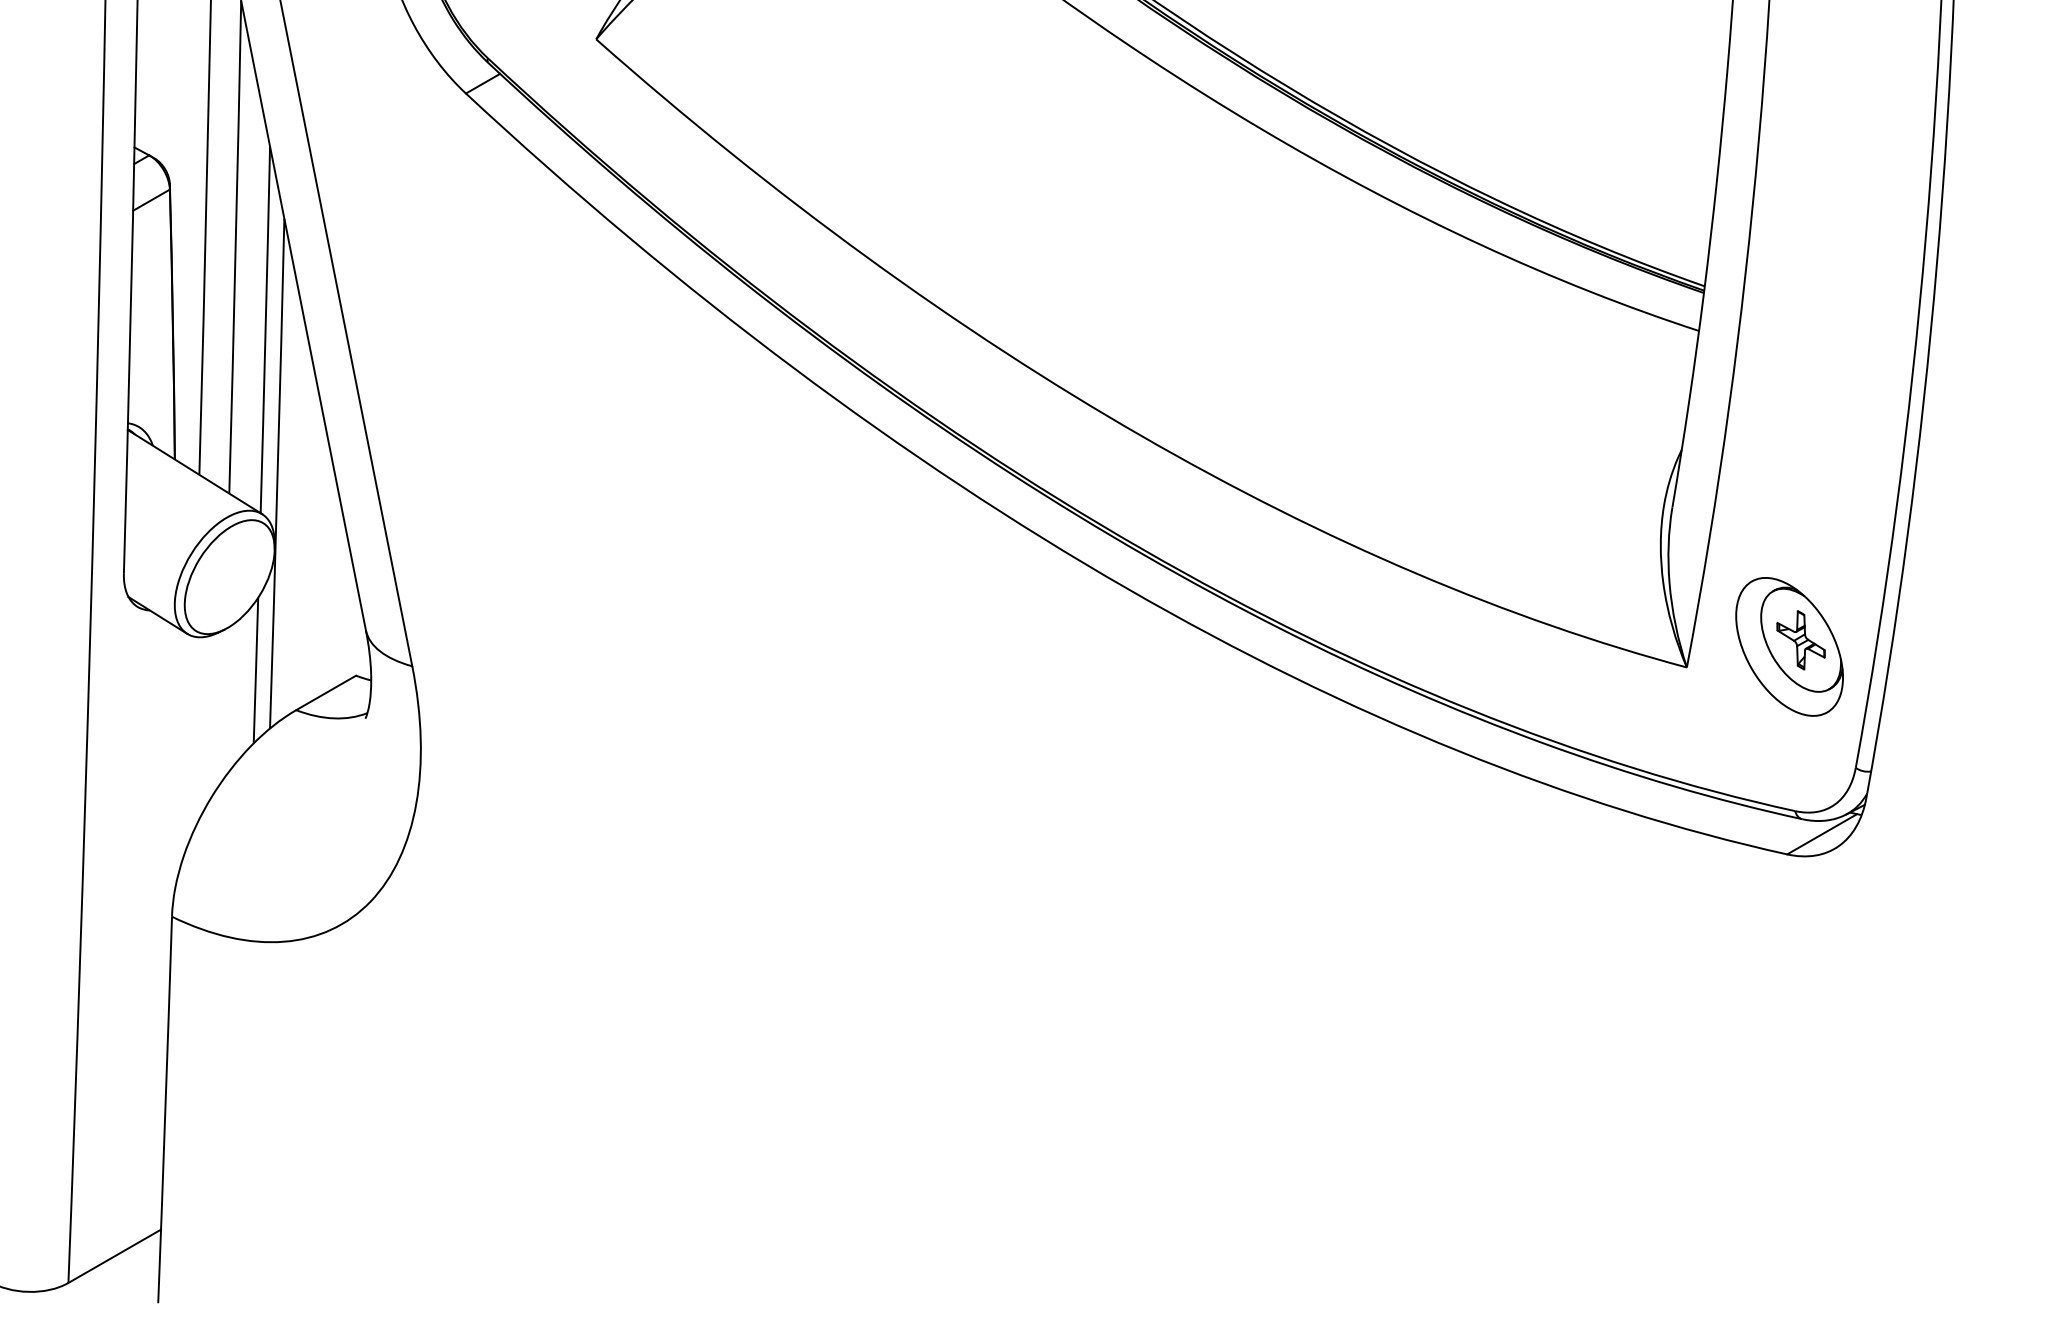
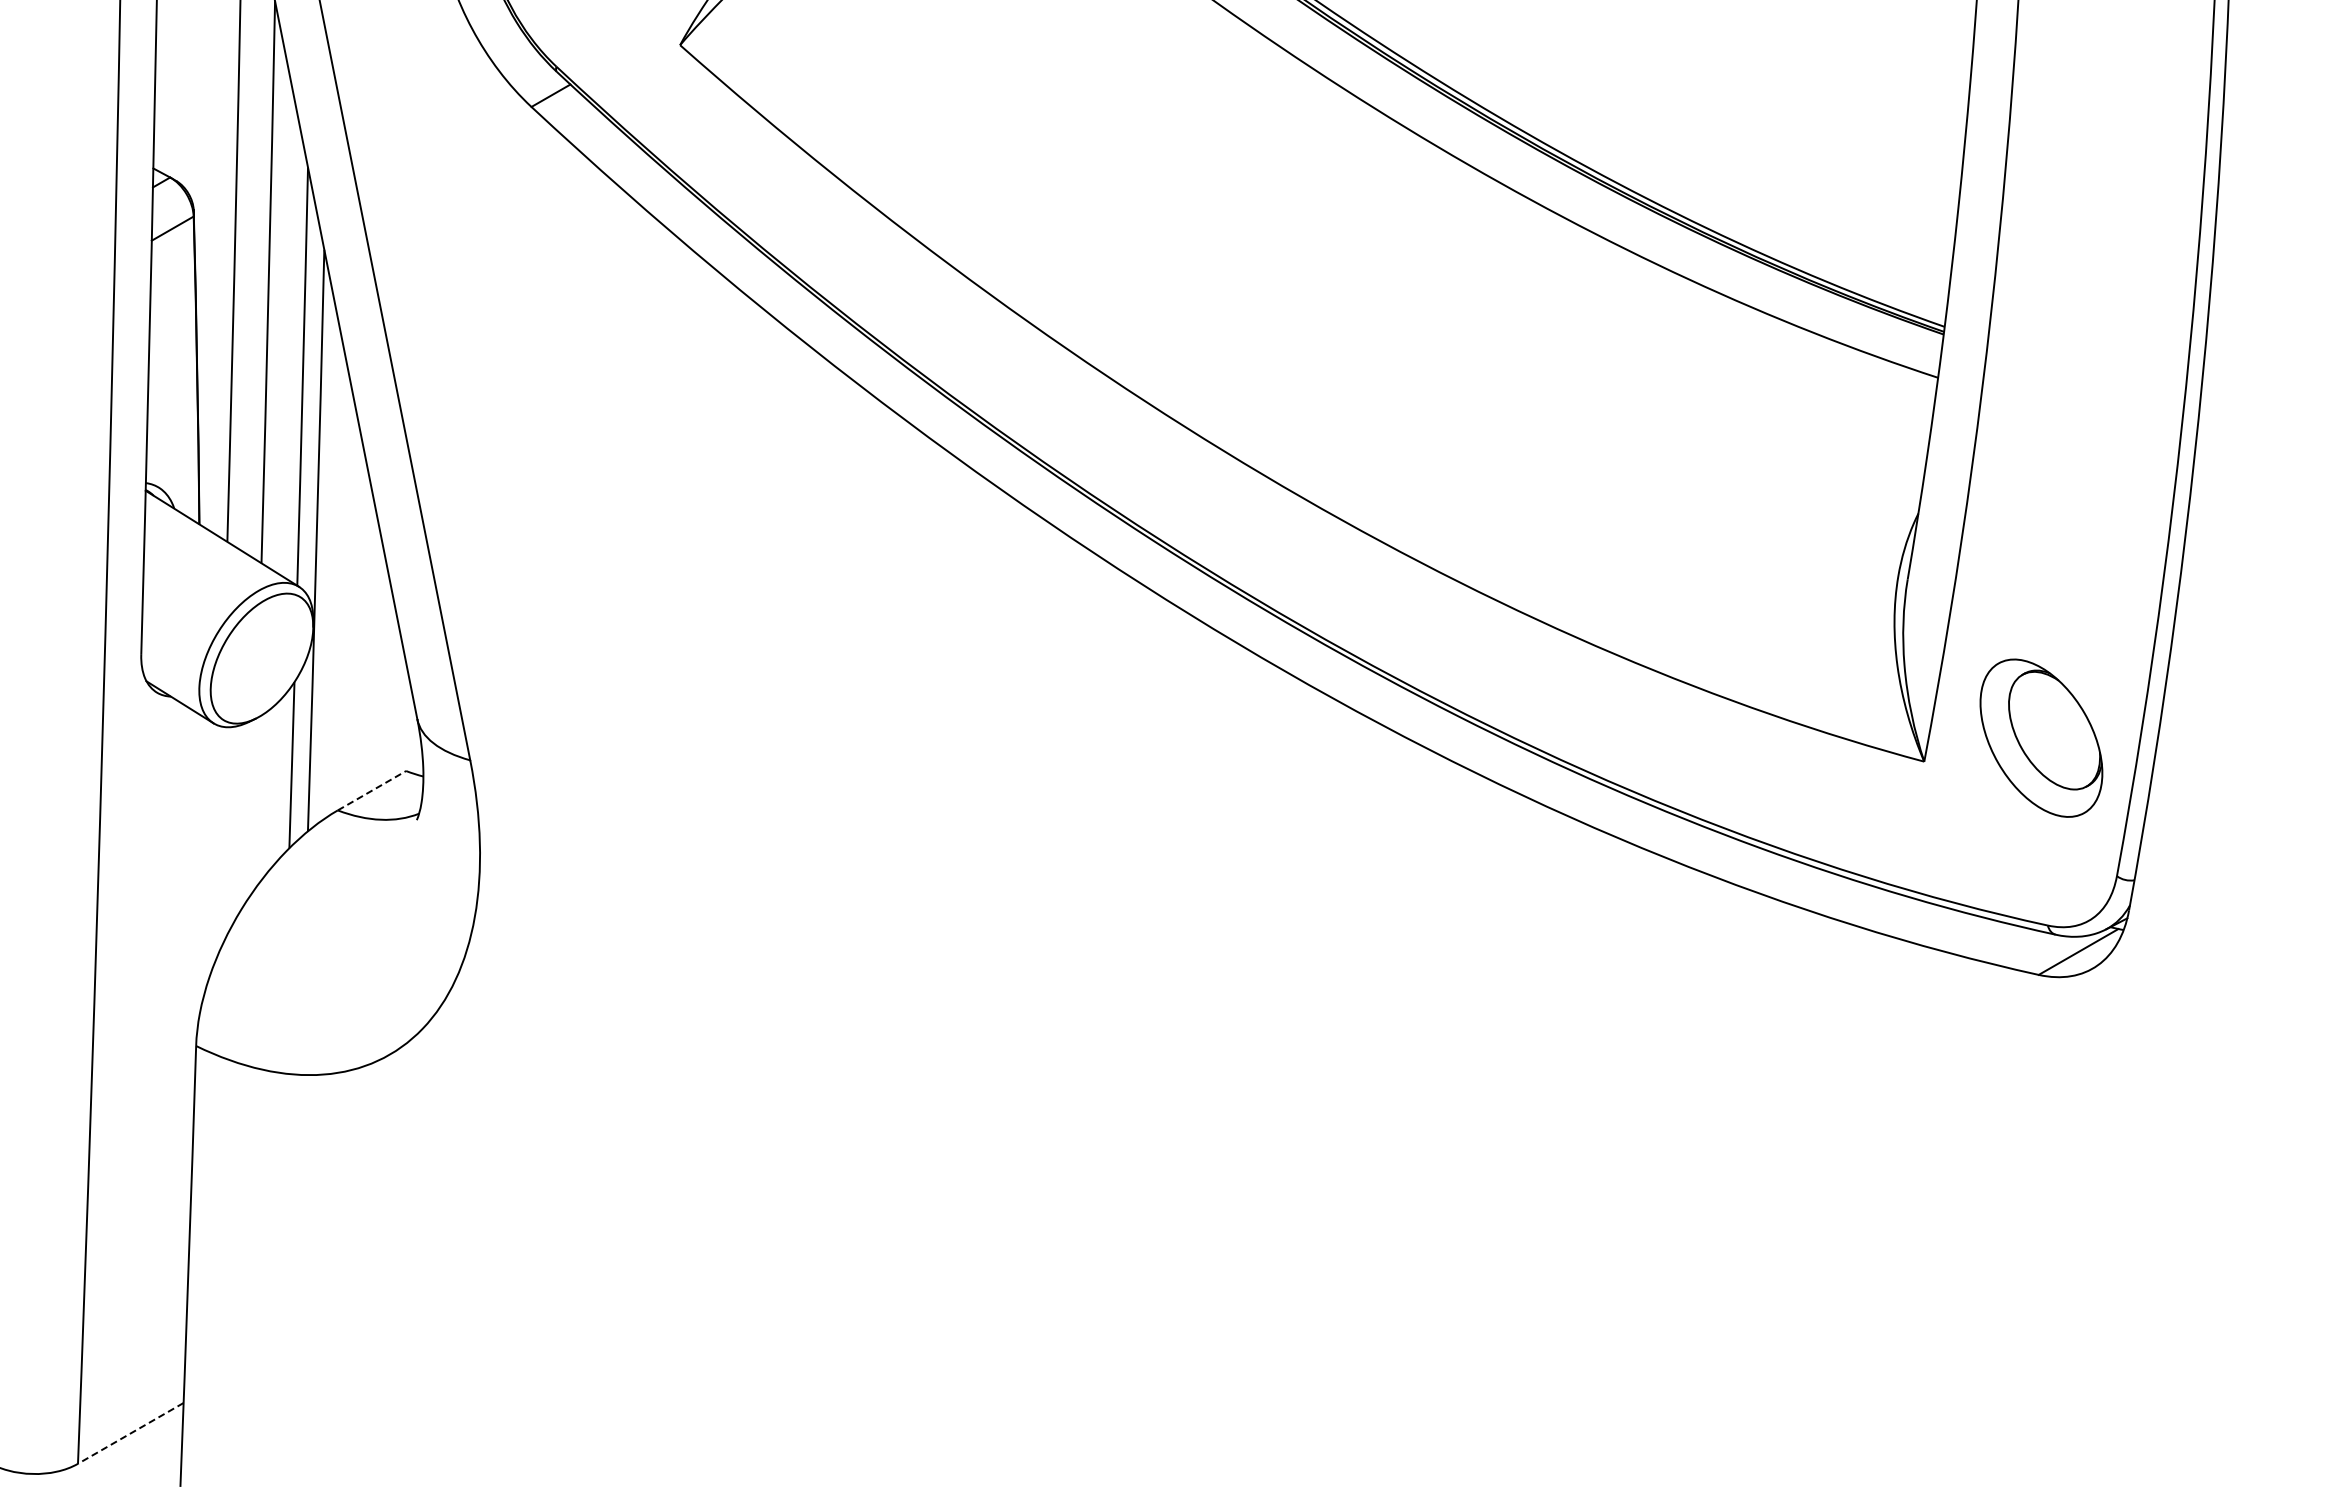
part: (1801, 640) -> (2054, 730), removed
line: (326, 692) -> (372, 790), solid -> dashed
line: (114, 1256) -> (130, 1433), solid -> dashed

